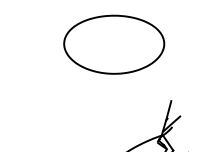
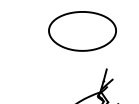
part: (114, 44) -> (82, 31), moved

